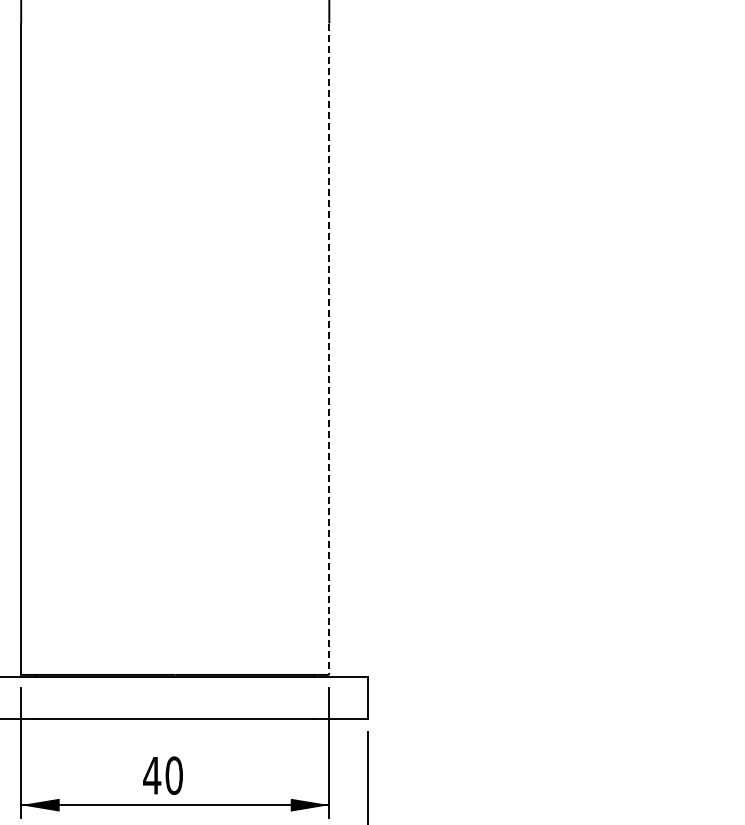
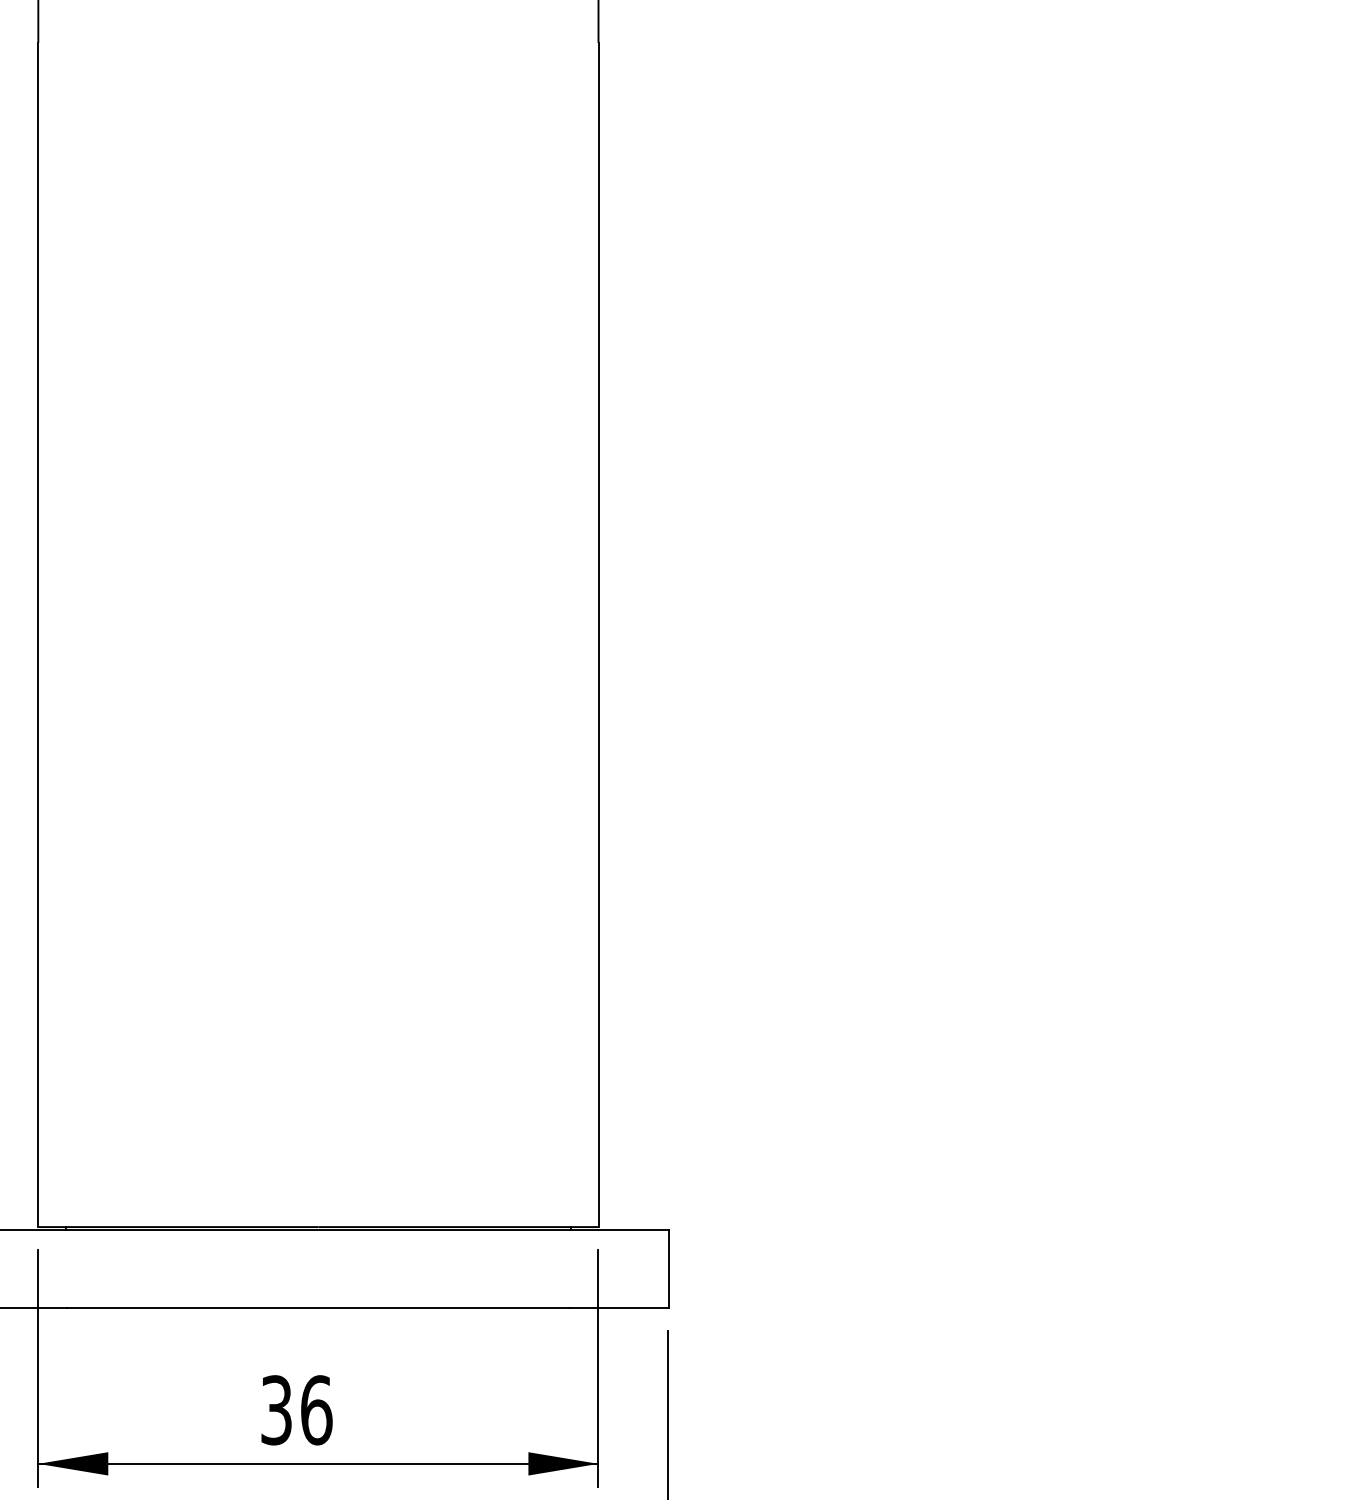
line: (329, 349) -> (598, 635), dashed -> solid
text: (163, 775) -> (297, 1409), 40 -> 36

